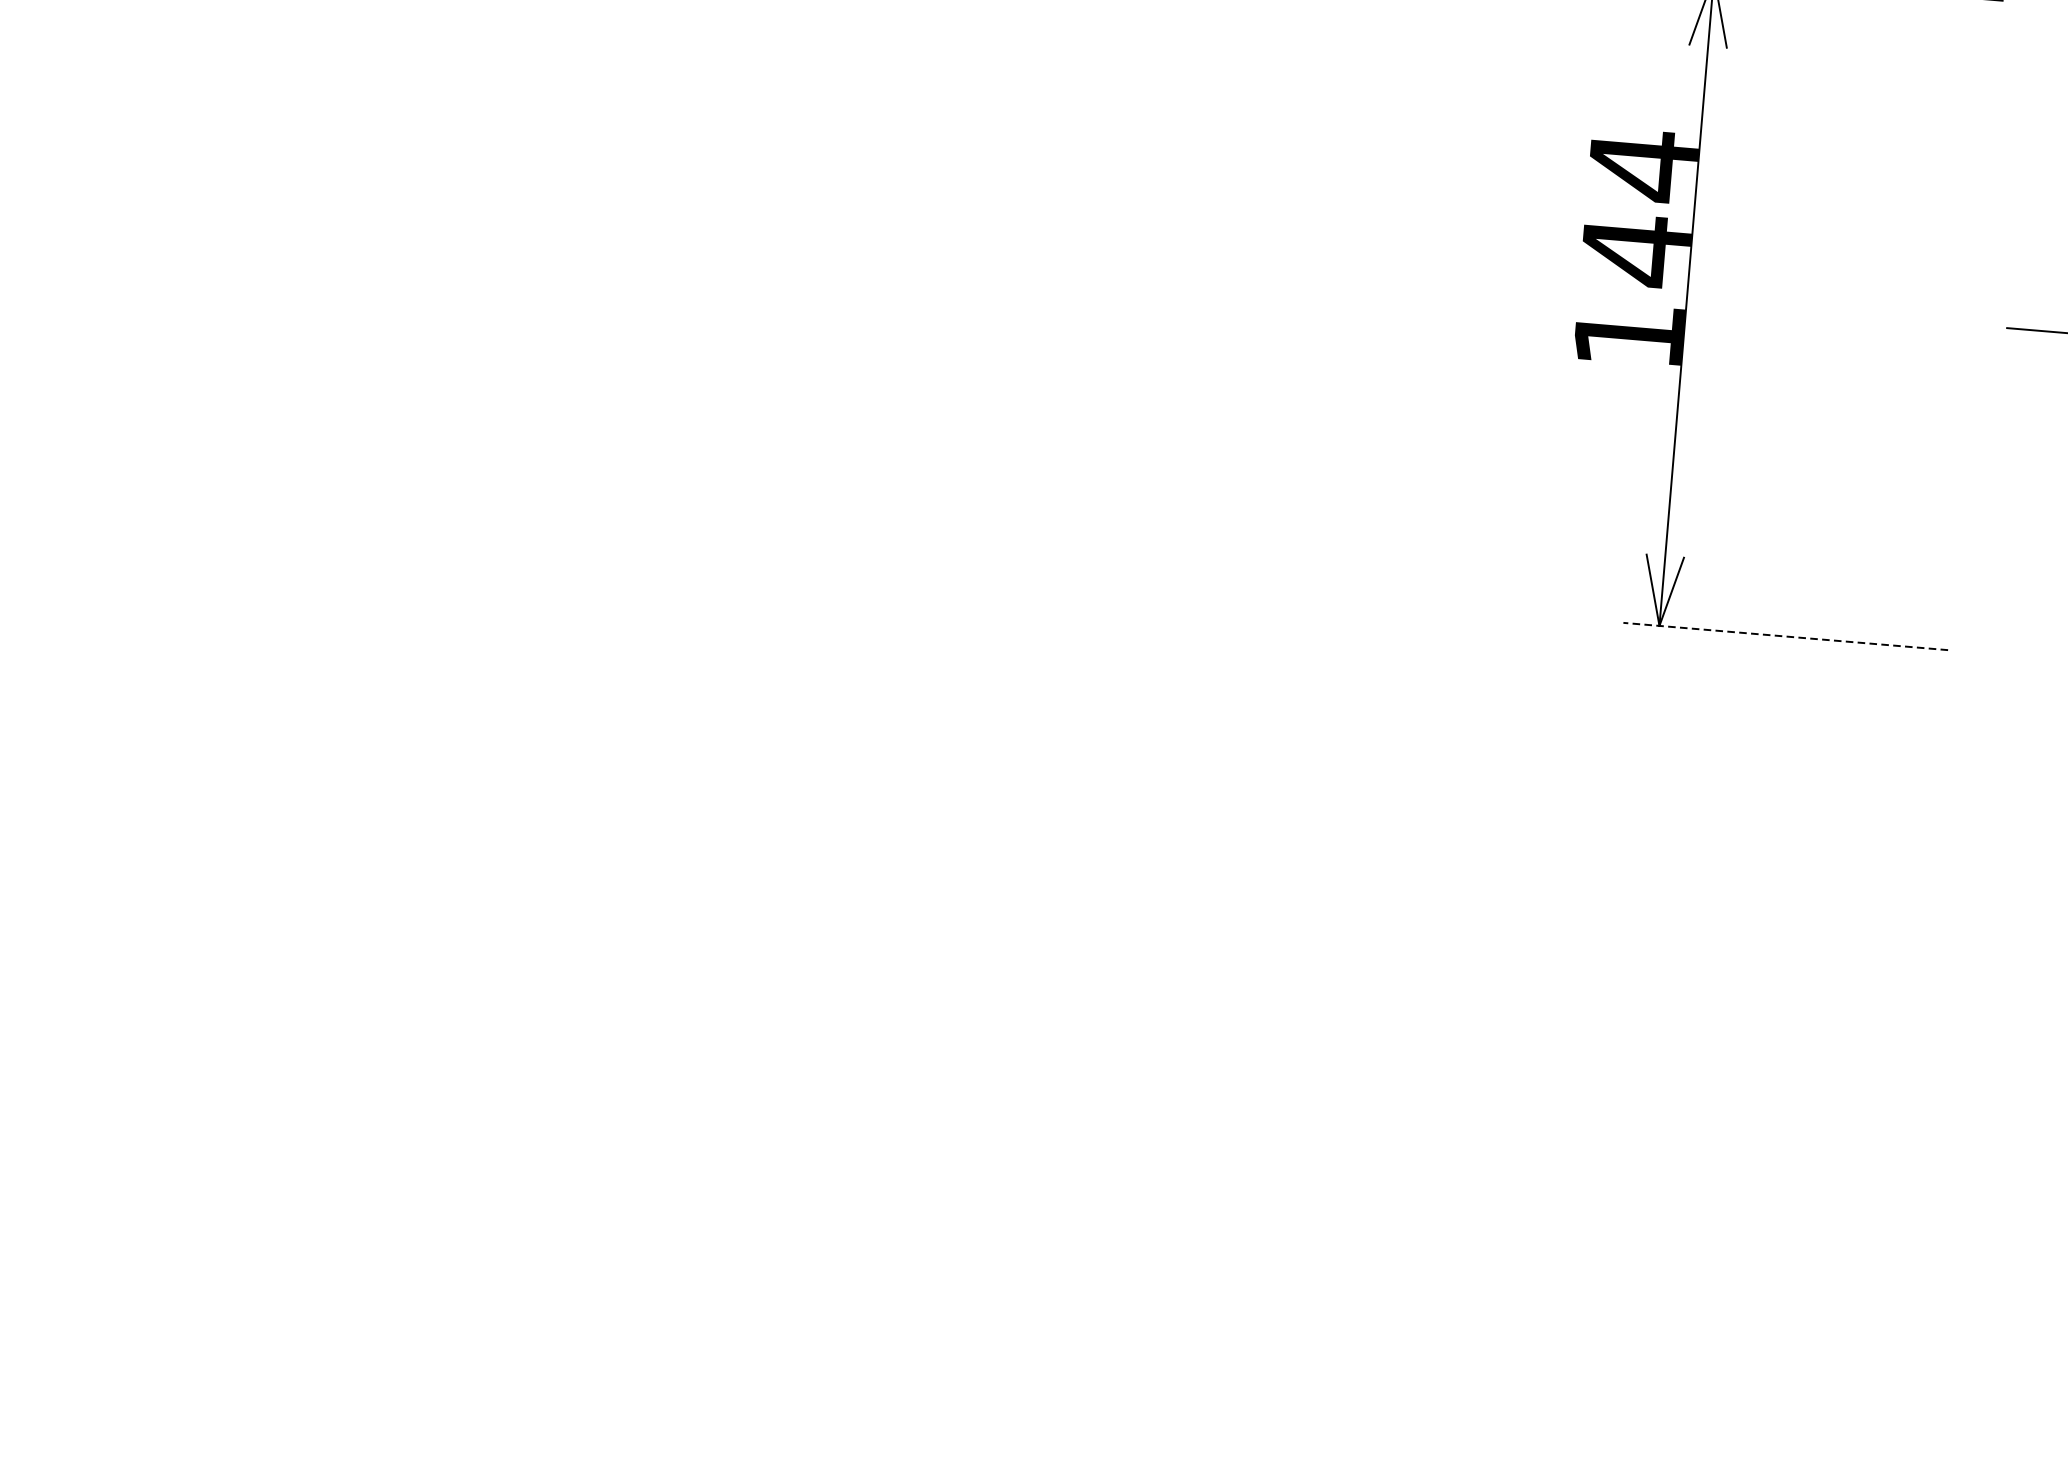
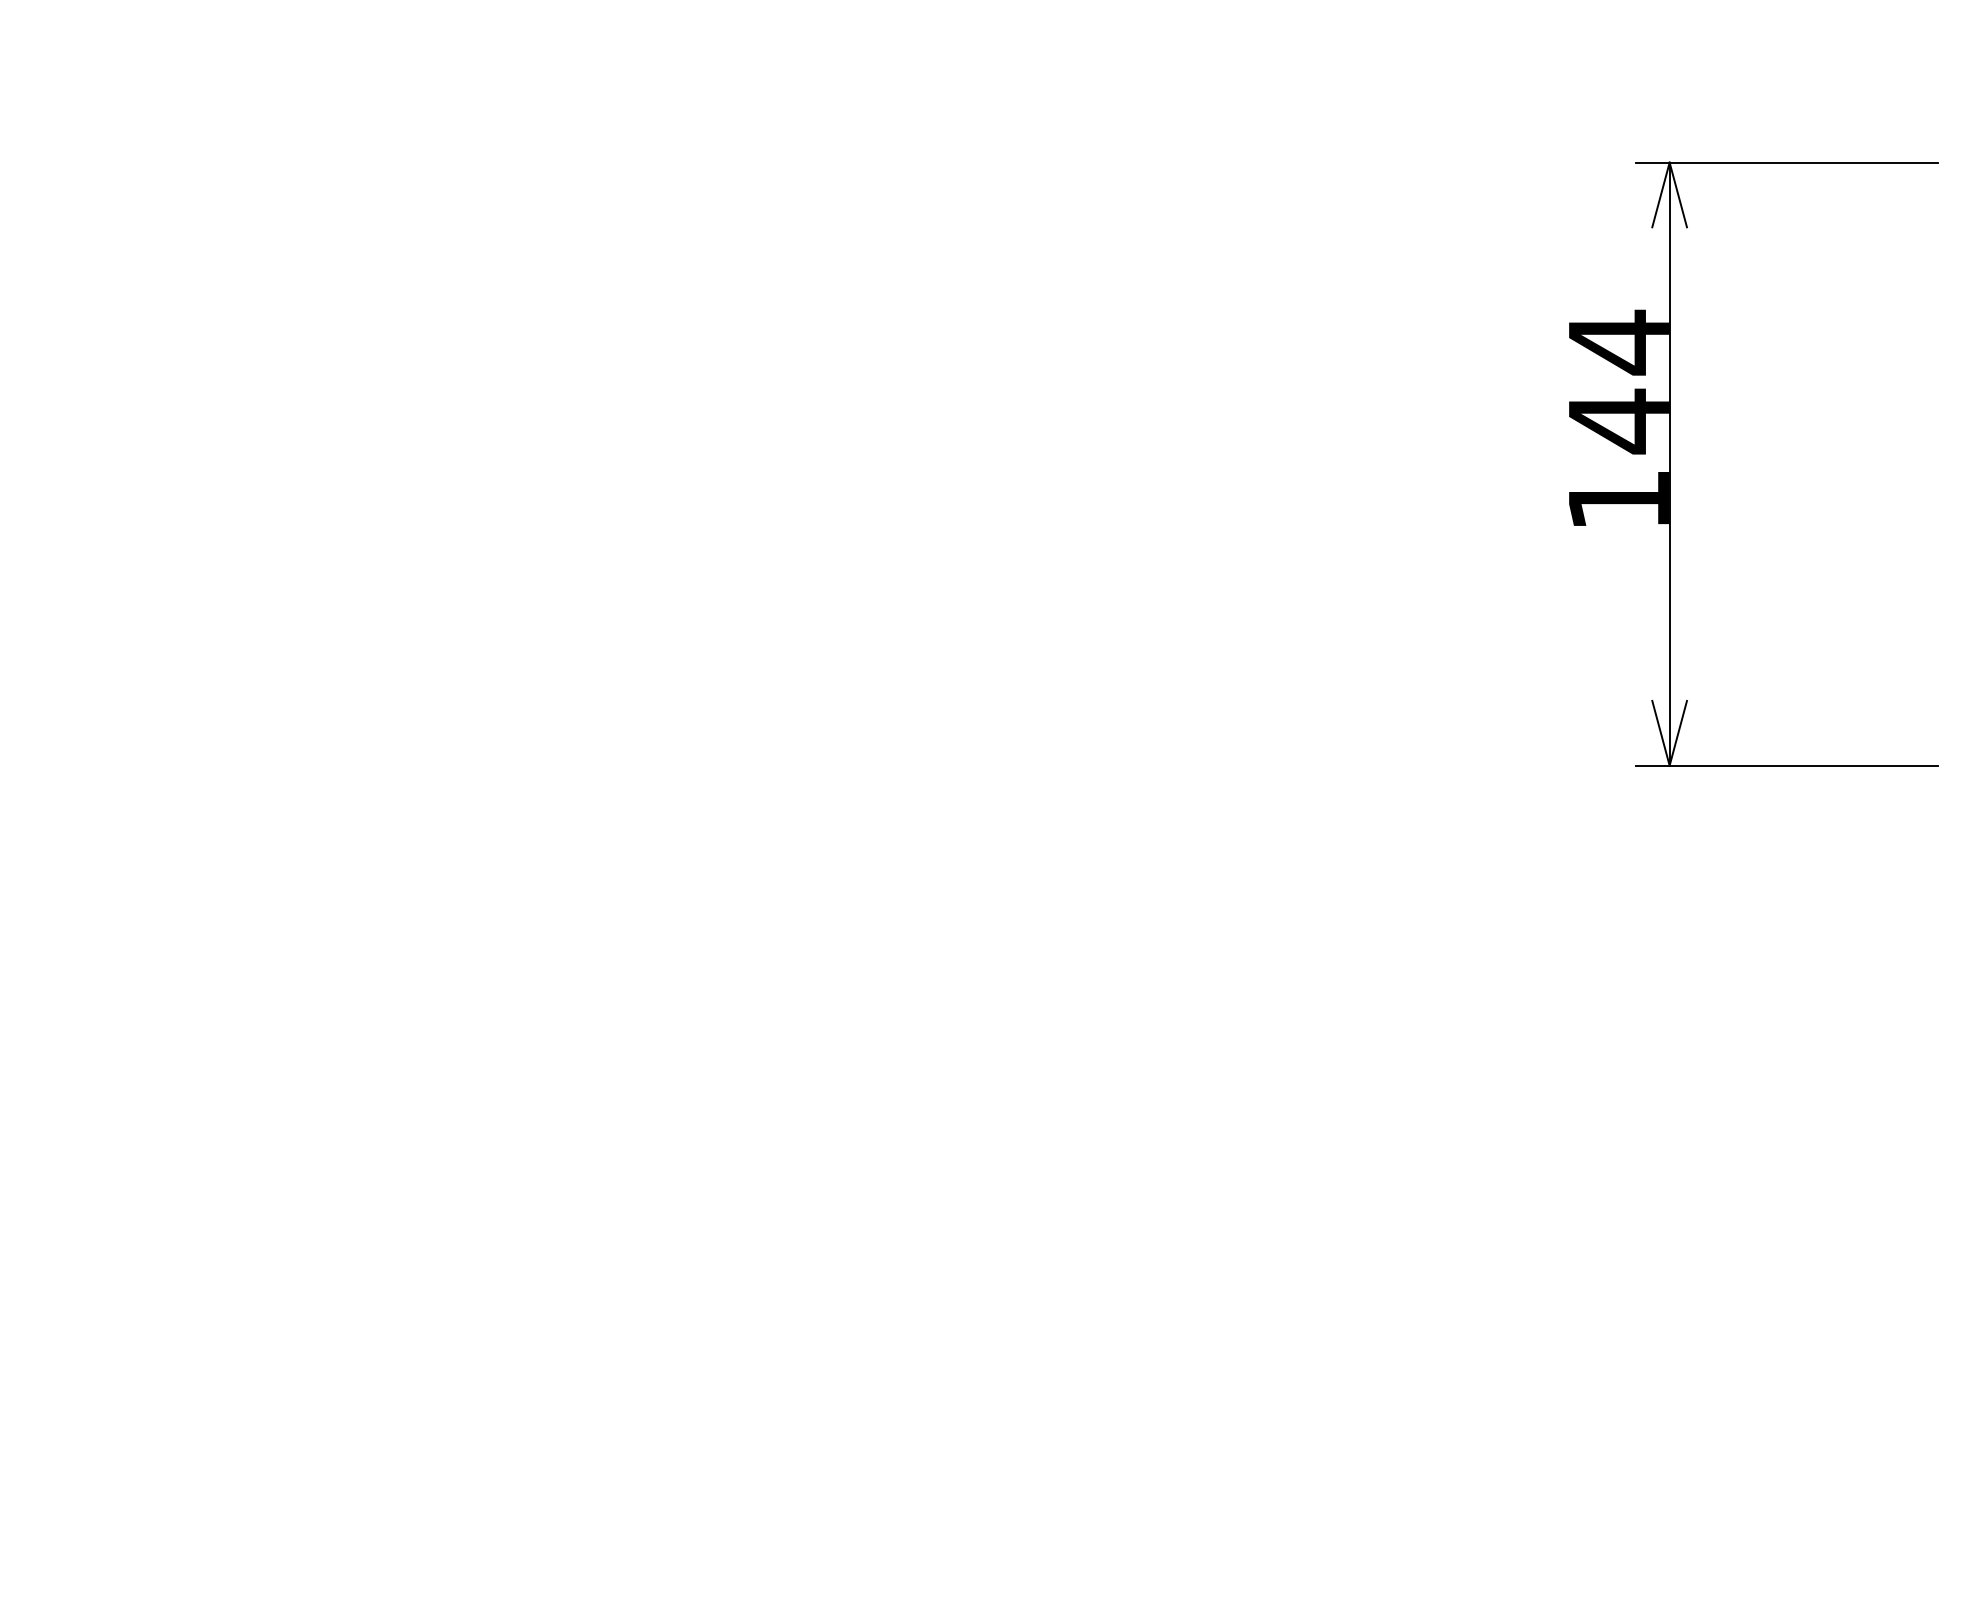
line: (1785, 636) -> (1786, 765), dashed -> solid

